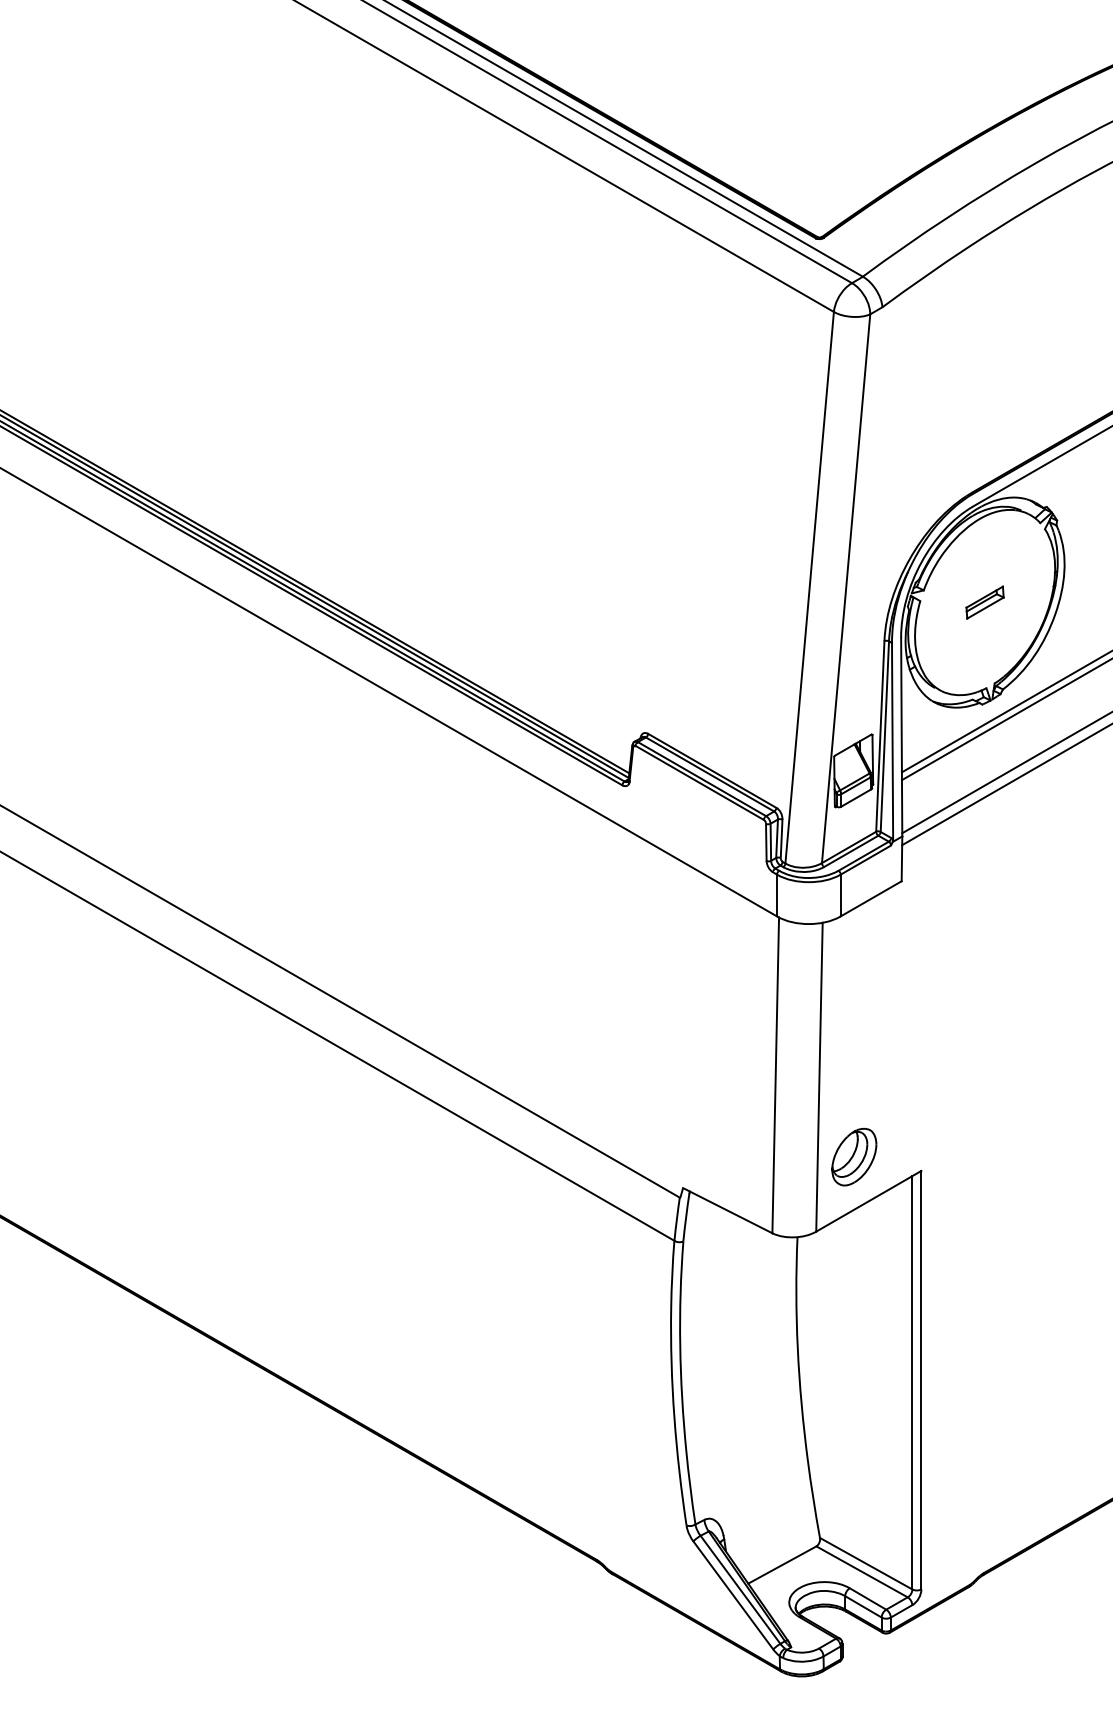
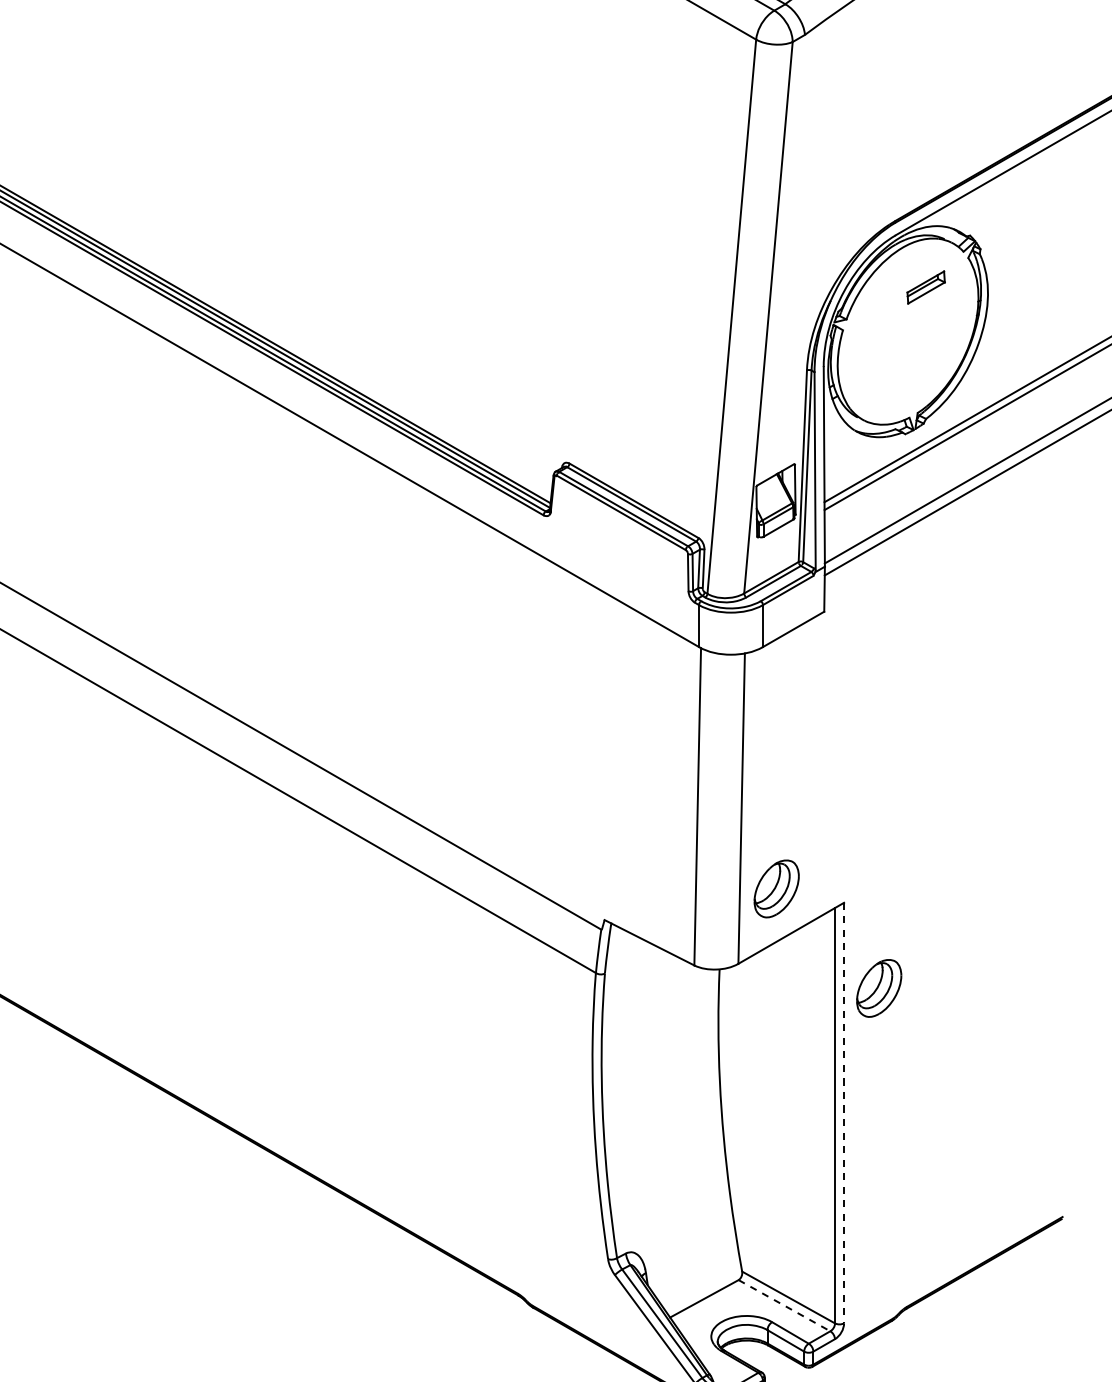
part: (984, 602) -> (925, 287), moved
part: (956, 1256) -> (879, 988), added
line: (921, 1380) -> (844, 1113), solid -> dashed
line: (862, 1572) -> (784, 1306), solid -> dashed

